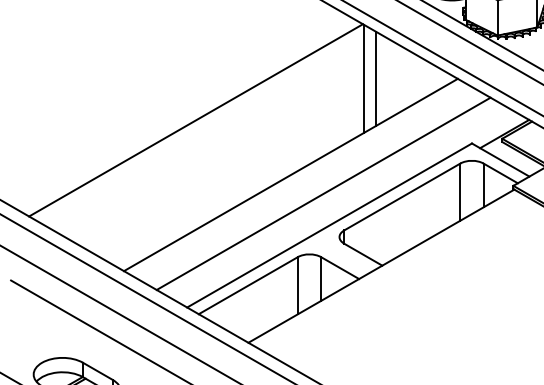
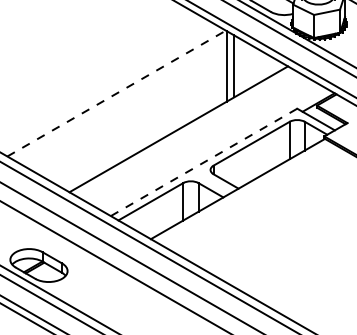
line: (197, 120) -> (117, 93), solid -> dashed
line: (322, 193) -> (199, 141), removed
line: (330, 225) -> (204, 162), solid -> dashed

